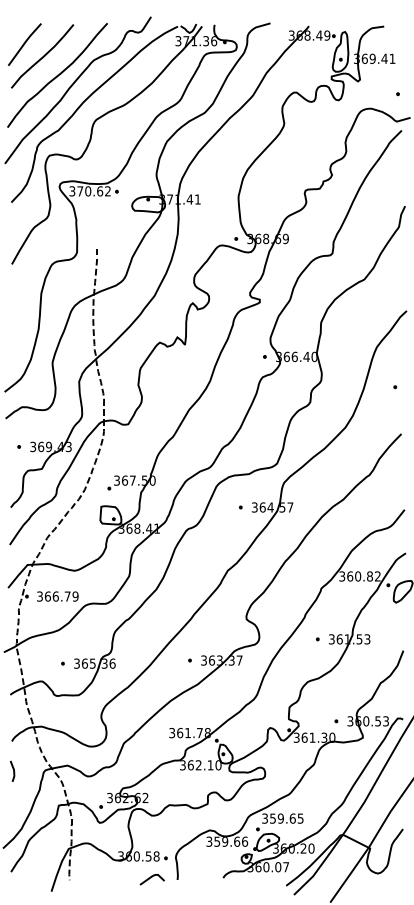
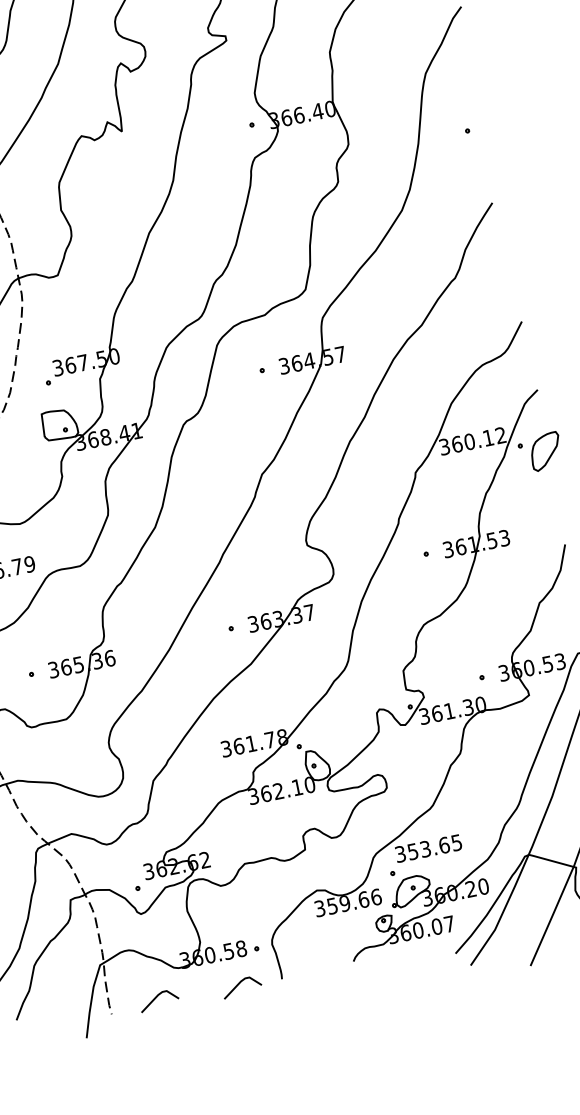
text: (369, 576) -> (487, 438), 360.82 -> 360.12
text: (280, 818) -> (424, 849), 359.65 -> 353.65
curve: (98, 876) -> (156, 999), added

